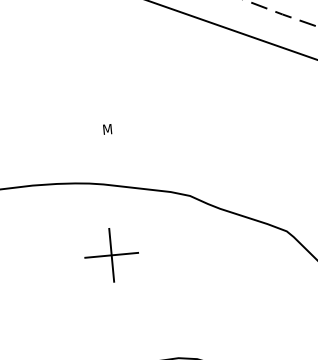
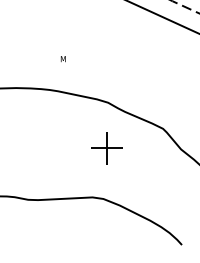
part: (111, 255) -> (106, 148), moved

